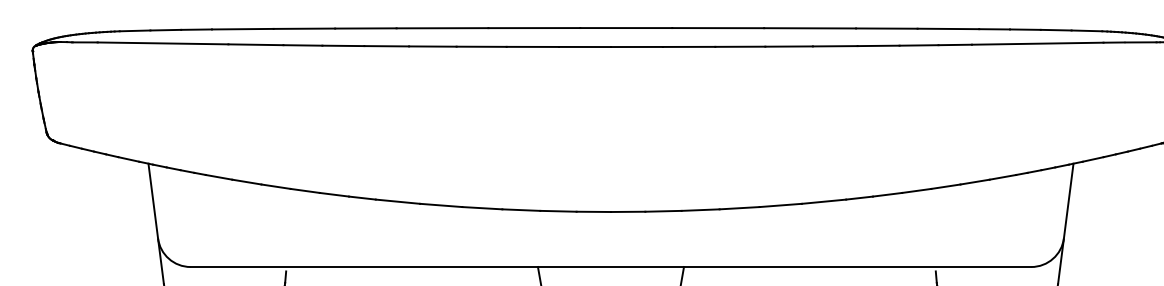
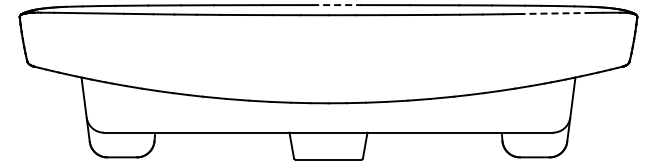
line: (625, 28) -> (336, 5), solid -> dashed
line: (1036, 43) -> (555, 13), solid -> dashed

